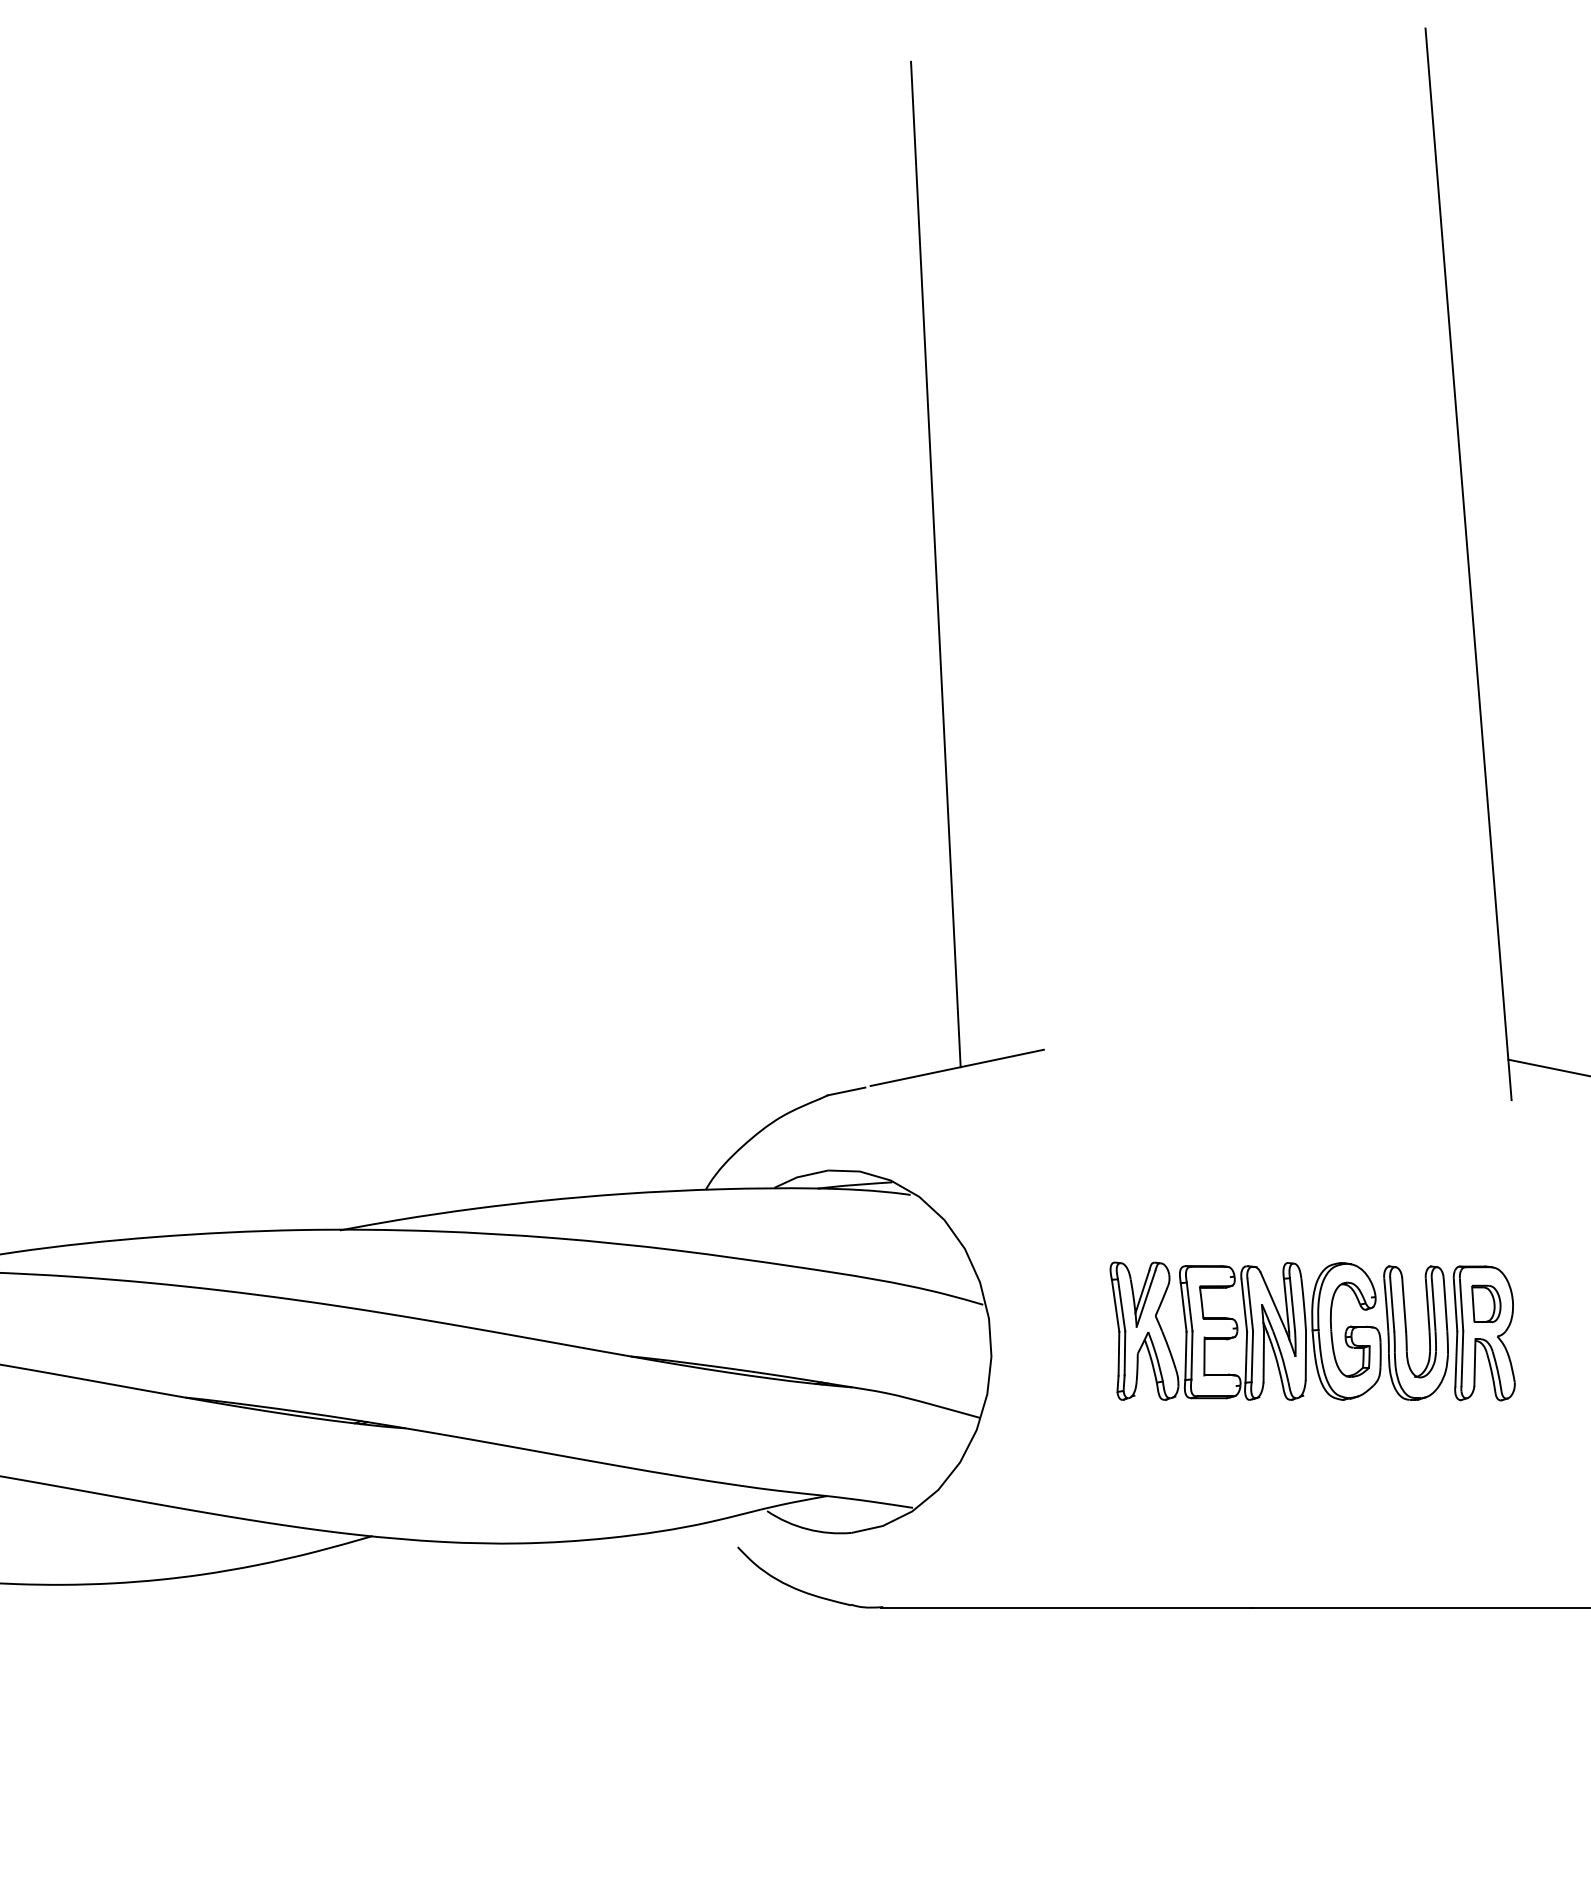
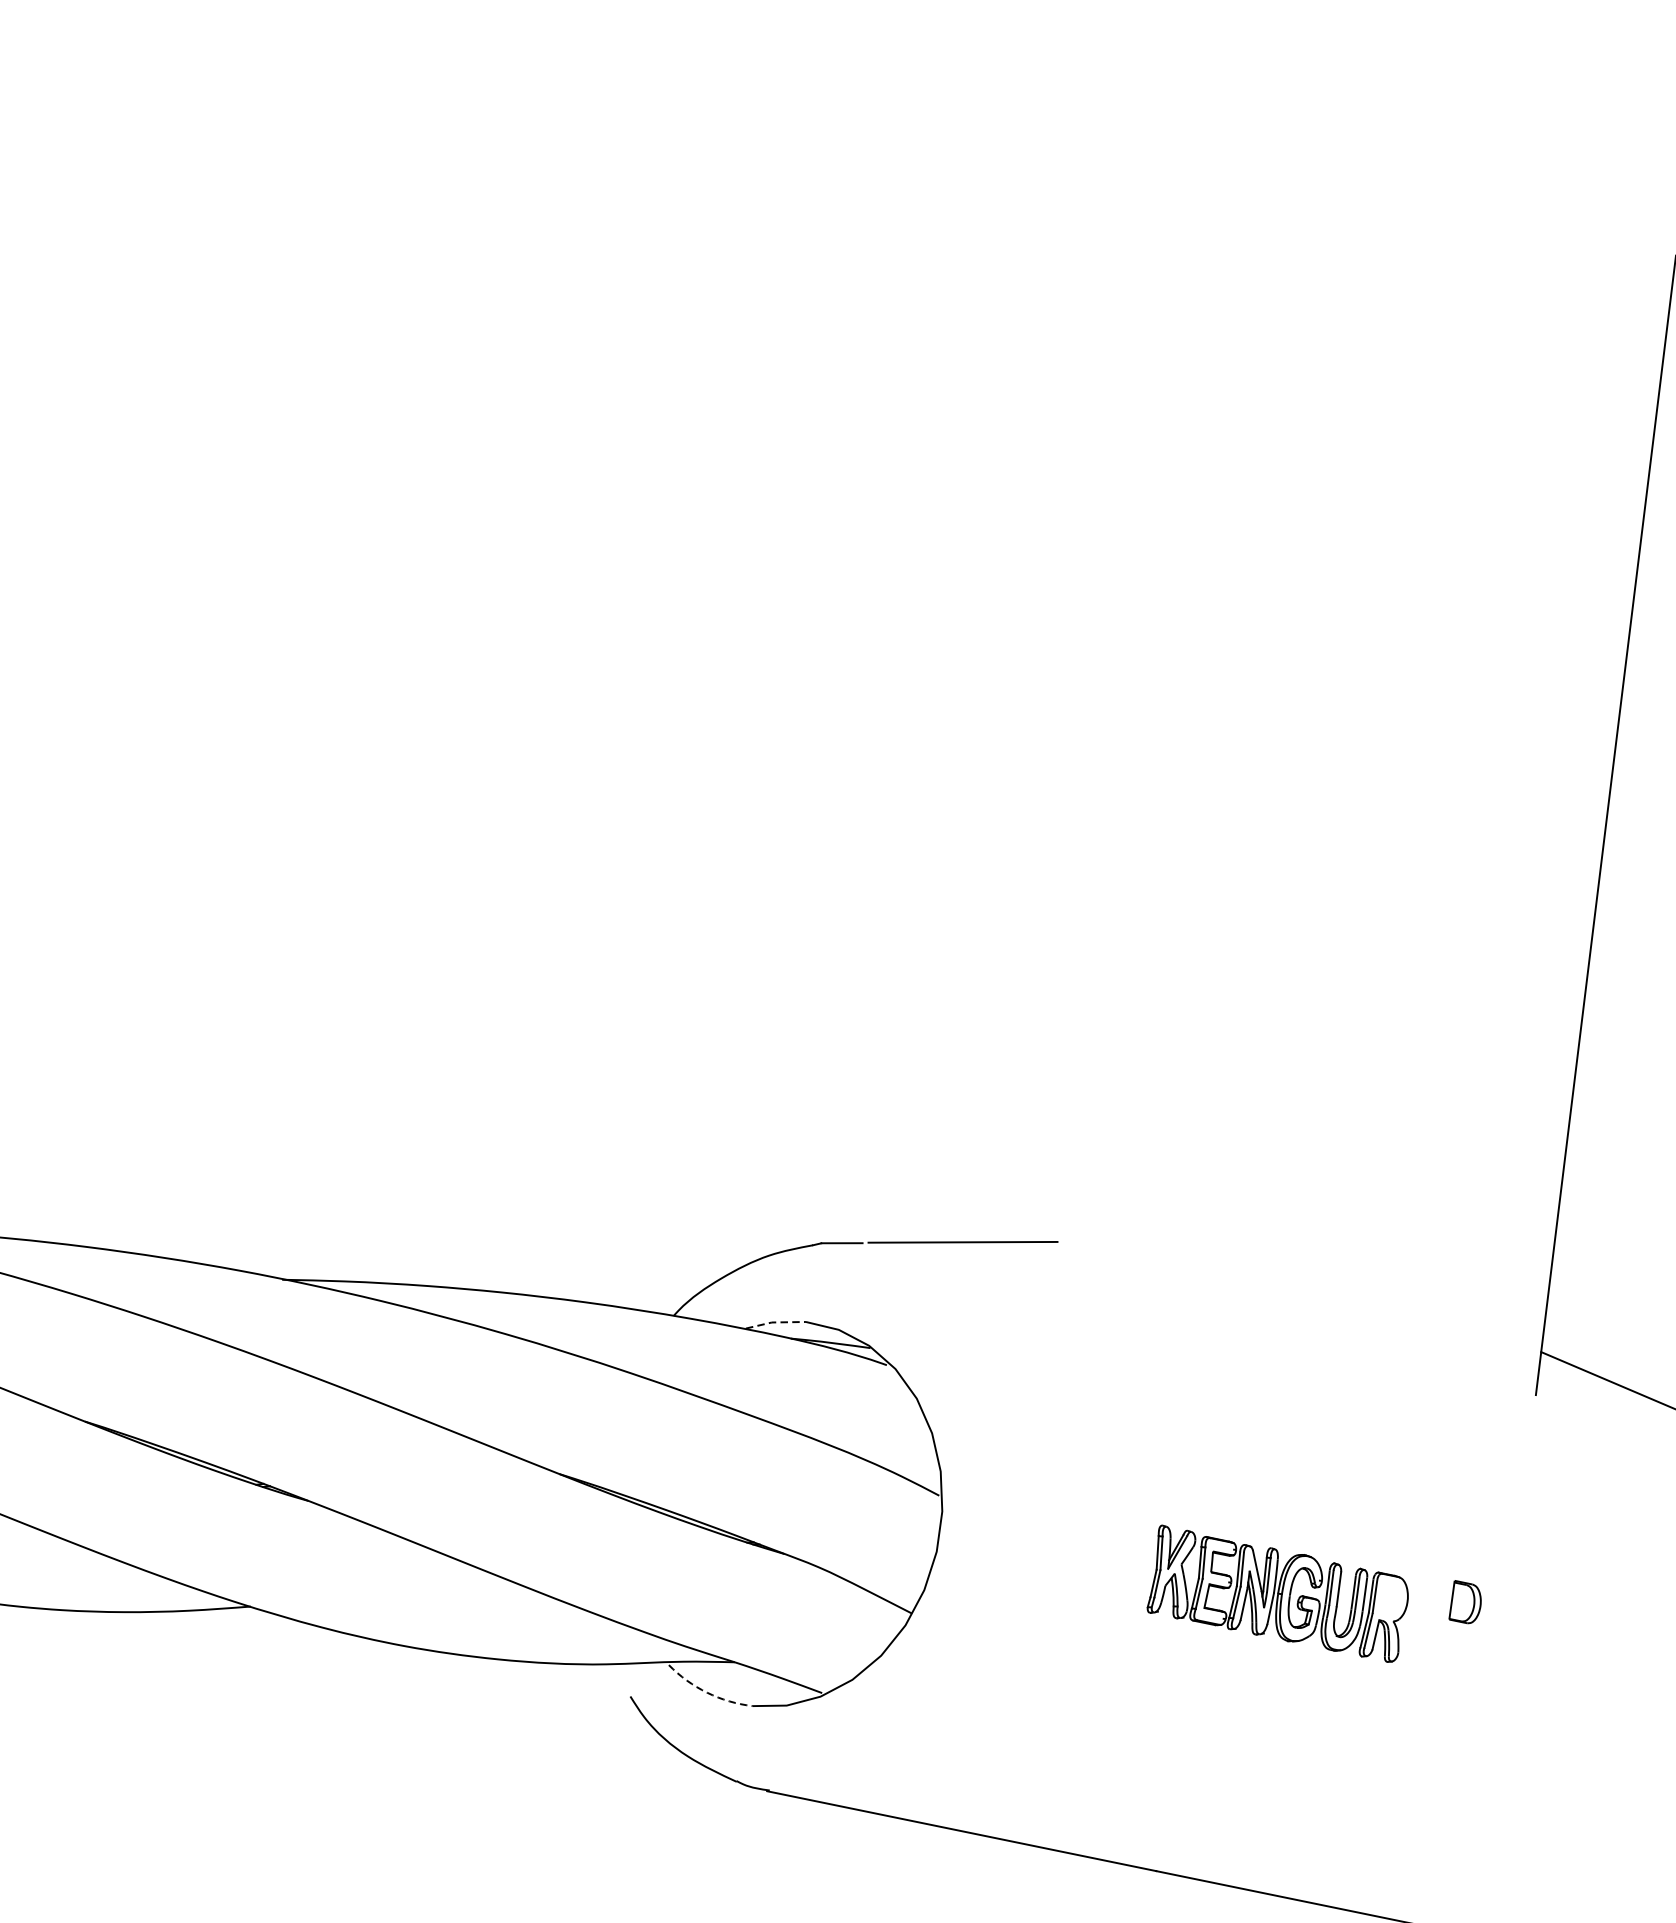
line: (935, 564) -> (1048, 711), removed
line: (800, 1176) -> (775, 1322), solid -> dashed
part: (1312, 1331) -> (1277, 1594), size x0.6
arc: (807, 1529) -> (707, 1693), solid -> dashed

